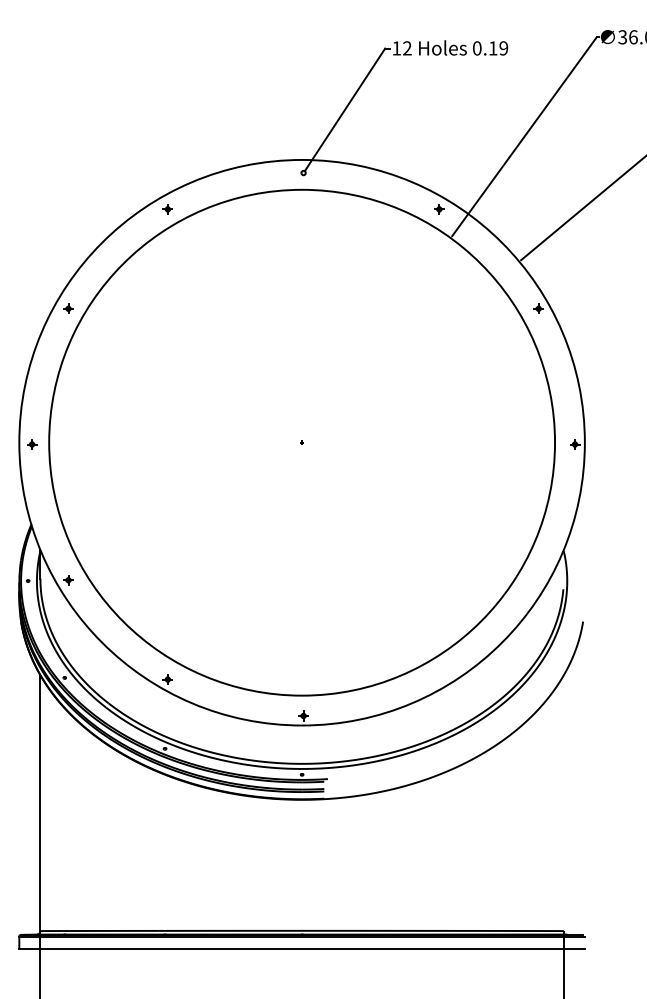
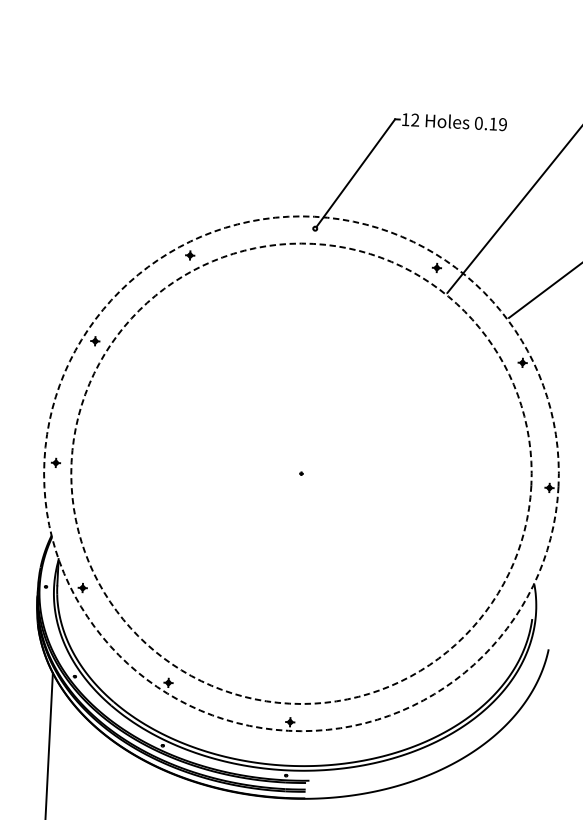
circle: (301, 442) -> (300, 473), solid -> dashed
circle: (302, 442) -> (301, 473), solid -> dashed

